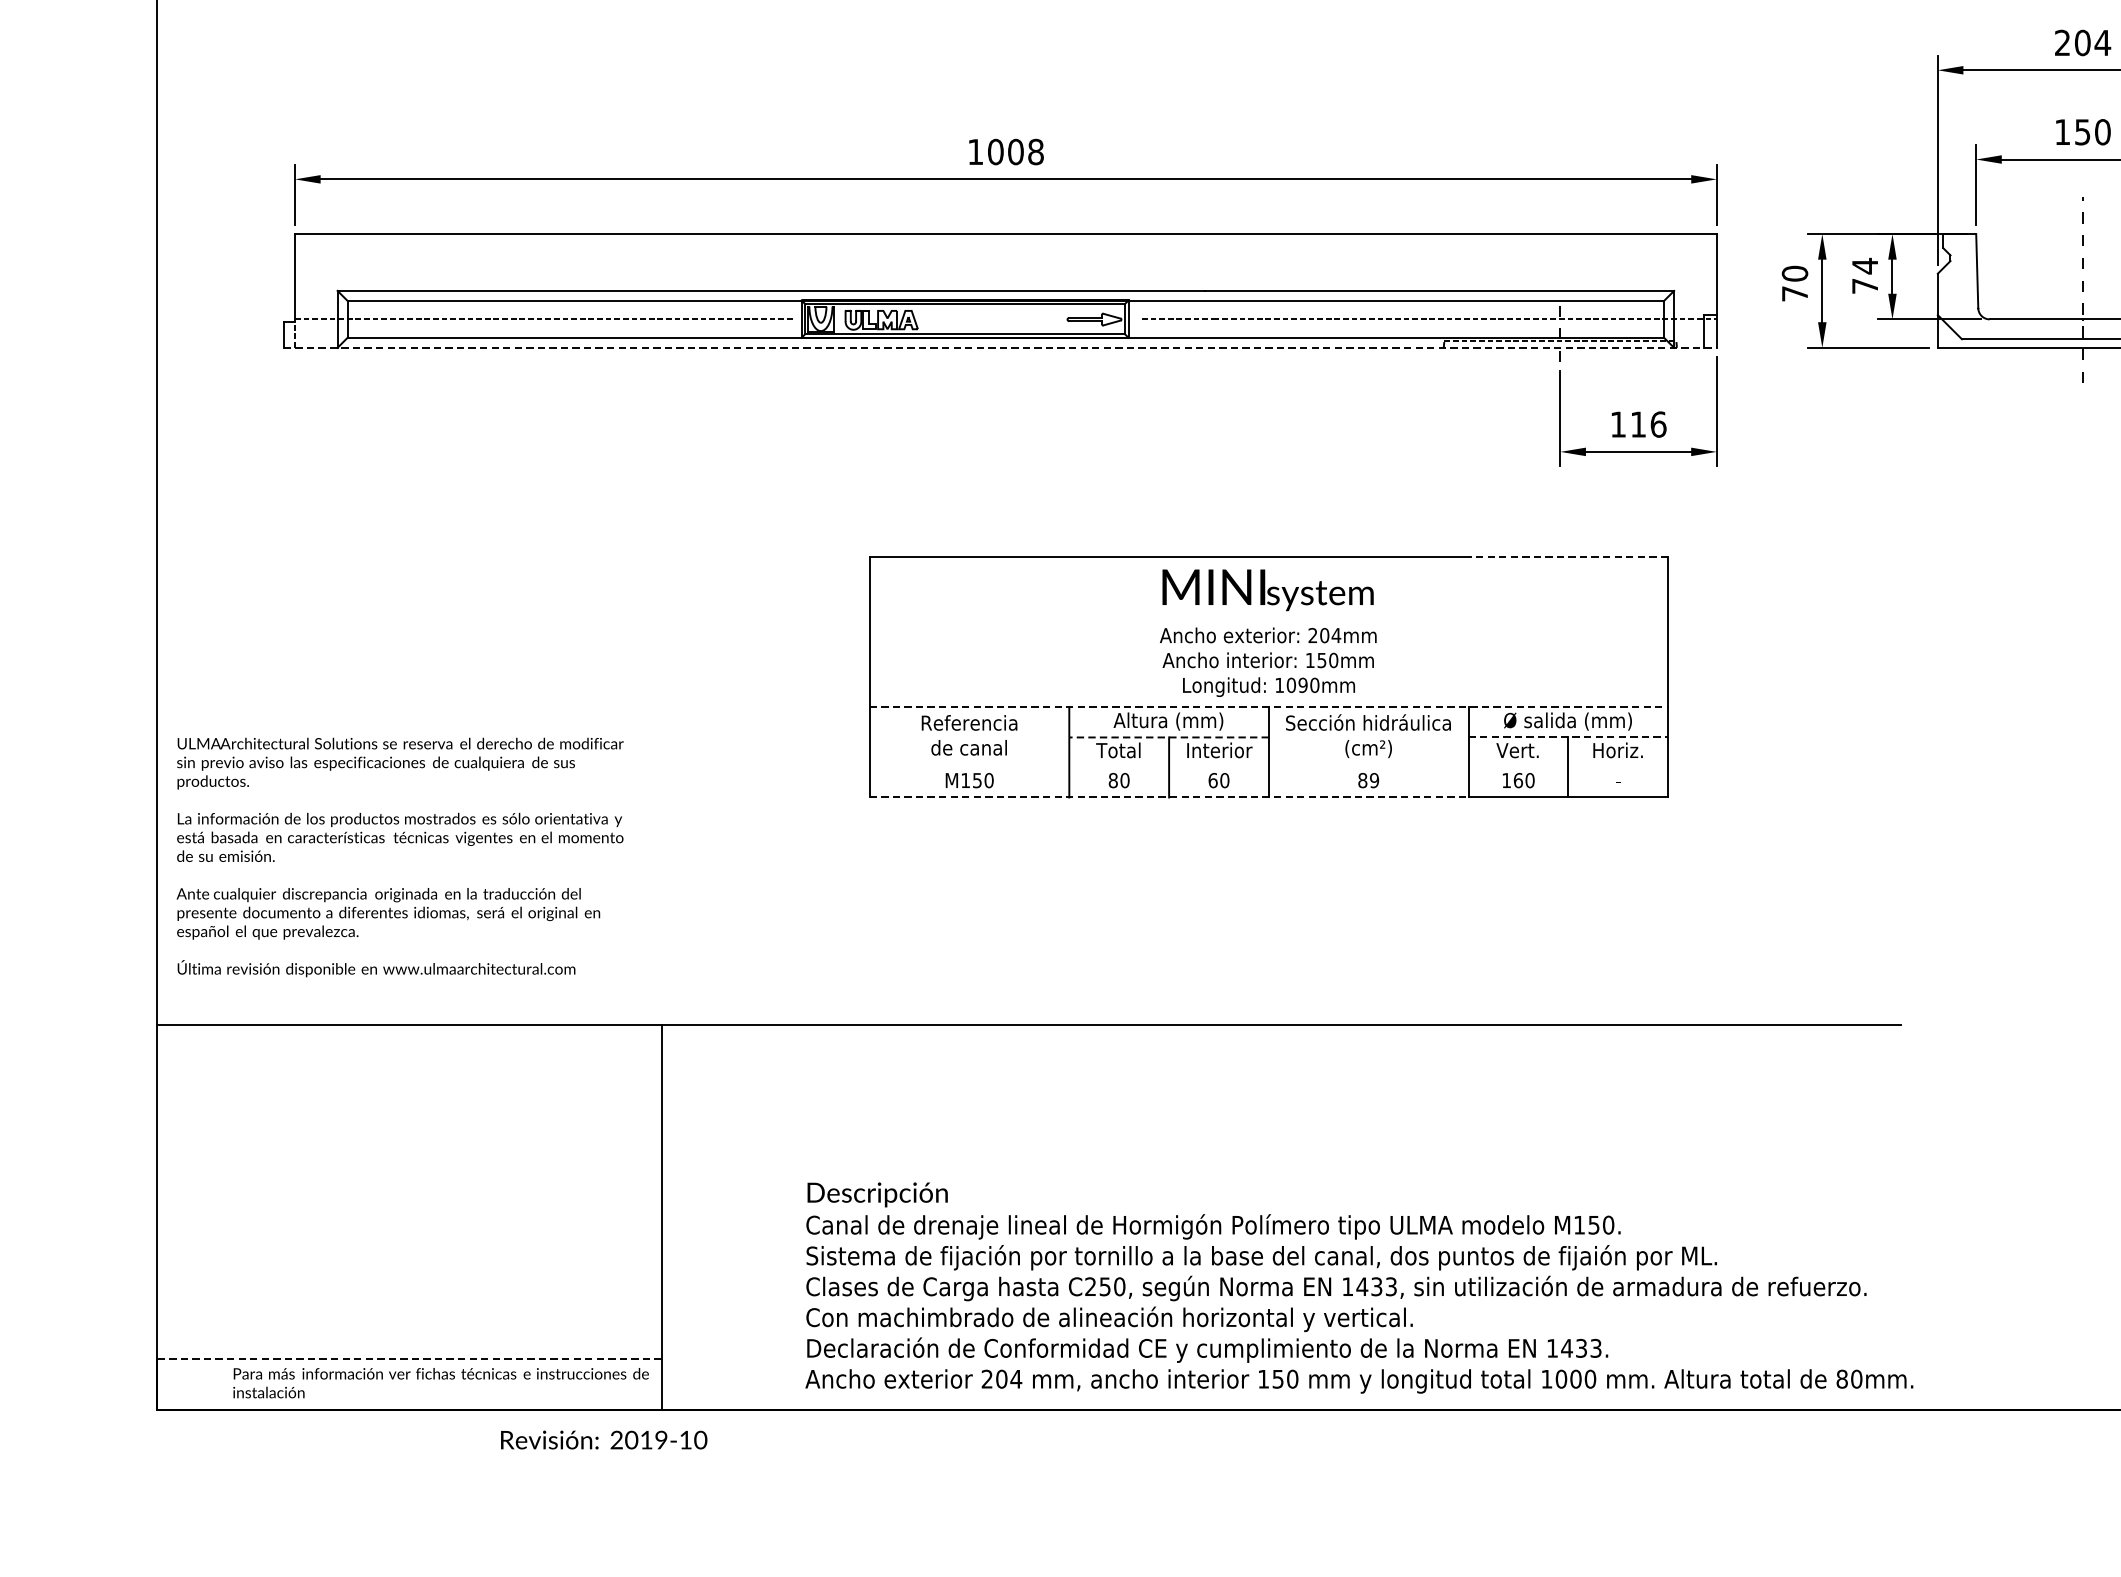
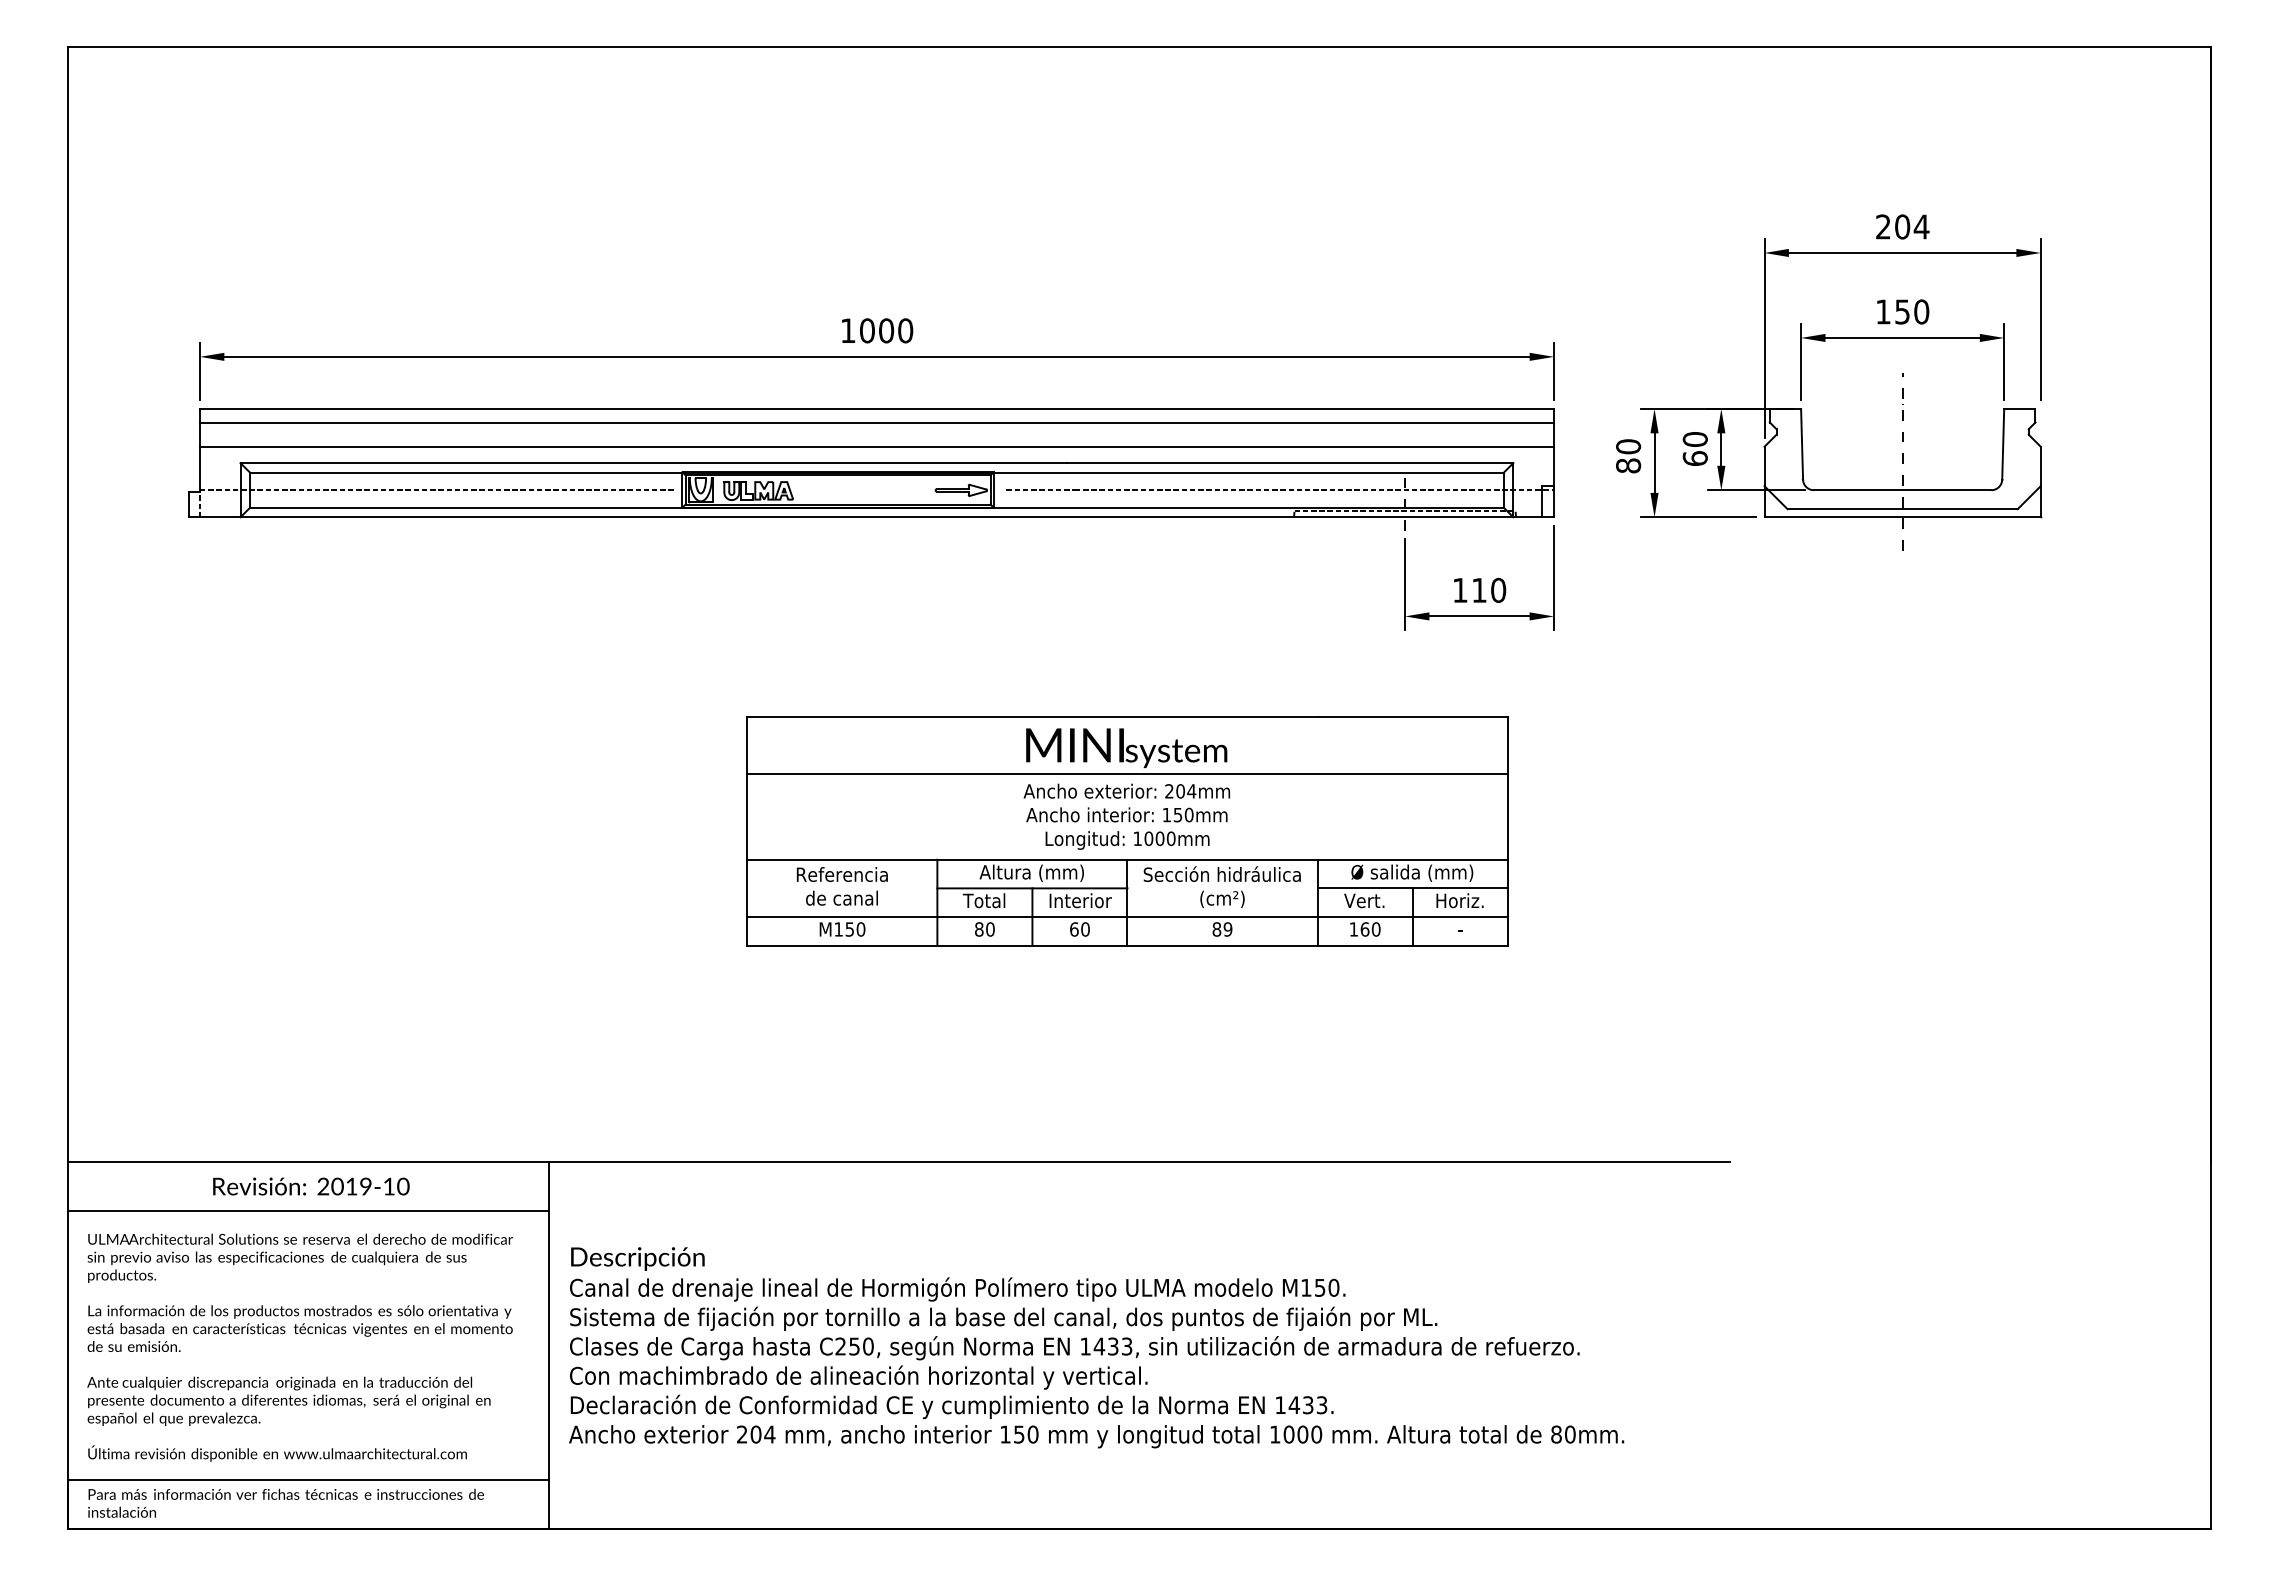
text: (1035, 151) -> (905, 330), 1008 -> 1000
line: (1005, 248) -> (876, 422), added
line: (1005, 273) -> (876, 446), added
text: (1864, 275) -> (1694, 448), 74 -> 60
text: (1794, 293) -> (1628, 465), 70 -> 80
line: (1001, 348) -> (872, 517), dashed -> solid
text: (1658, 423) -> (1498, 589), 116 -> 110
line: (1568, 556) -> (1412, 716), dashed -> solid
line: (1268, 616) -> (1127, 773), added
text: (1302, 685) -> (1159, 838), 1090mm -> 1000mm
line: (1268, 707) -> (1127, 859), dashed -> solid
line: (1168, 737) -> (1031, 888), dashed -> solid
line: (1569, 737) -> (1413, 888), dashed -> solid
line: (1268, 766) -> (1127, 916), added
line: (1169, 797) -> (1032, 945), dashed -> solid
text: (399, 857) -> (299, 1347), moved
line: (408, 1075) -> (308, 1210), added
text: (1359, 1287) -> (1096, 1347), moved
line: (408, 1358) -> (308, 1479), dashed -> solid
text: (440, 1382) -> (285, 1502), moved
text: (604, 1440) -> (311, 1186), moved

